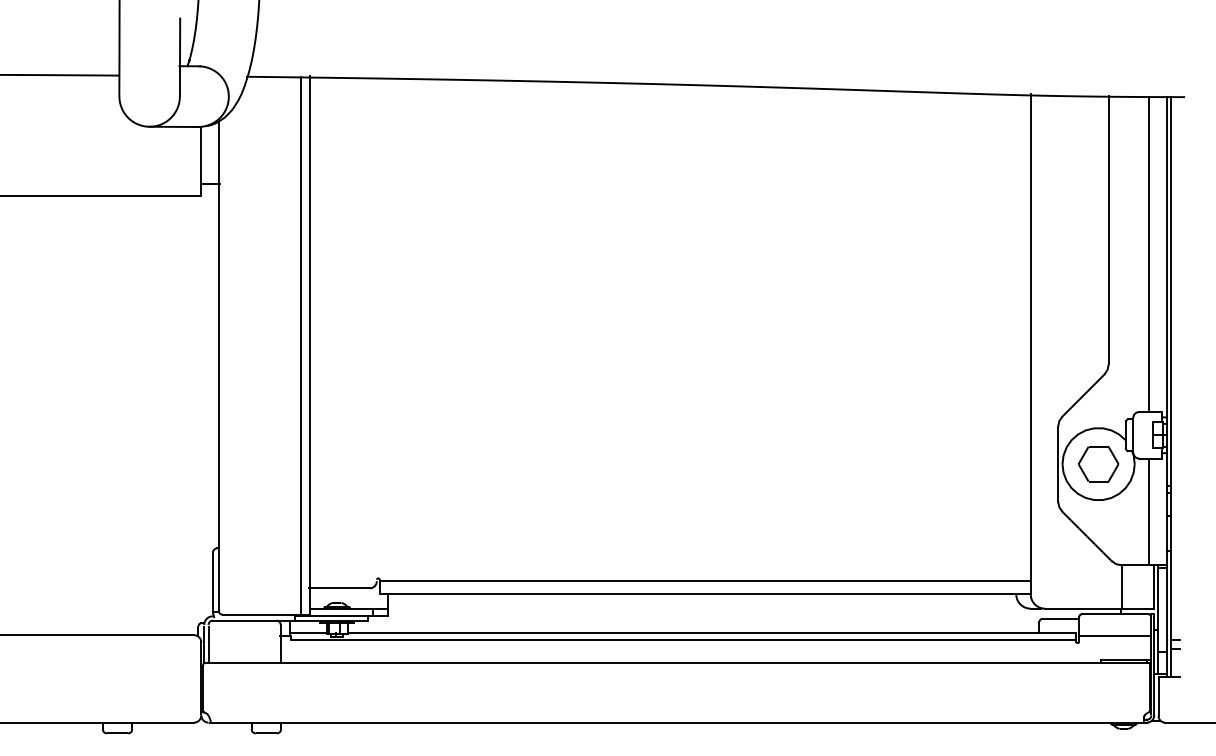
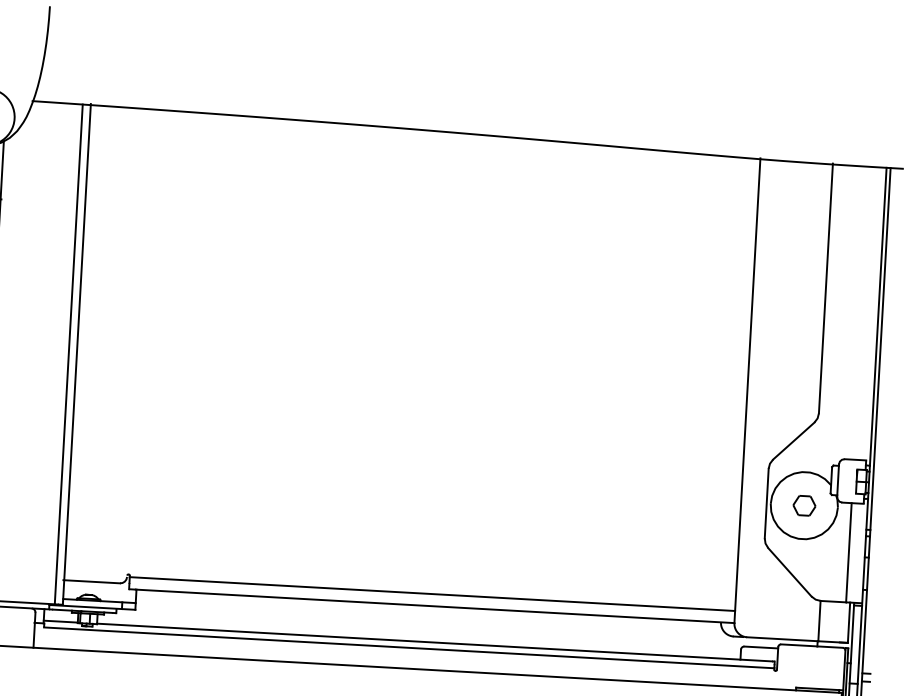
line: (1149, 254) -> (862, 313), removed
part: (1098, 464) -> (804, 505), size x0.6
line: (1115, 635) -> (811, 665), removed

